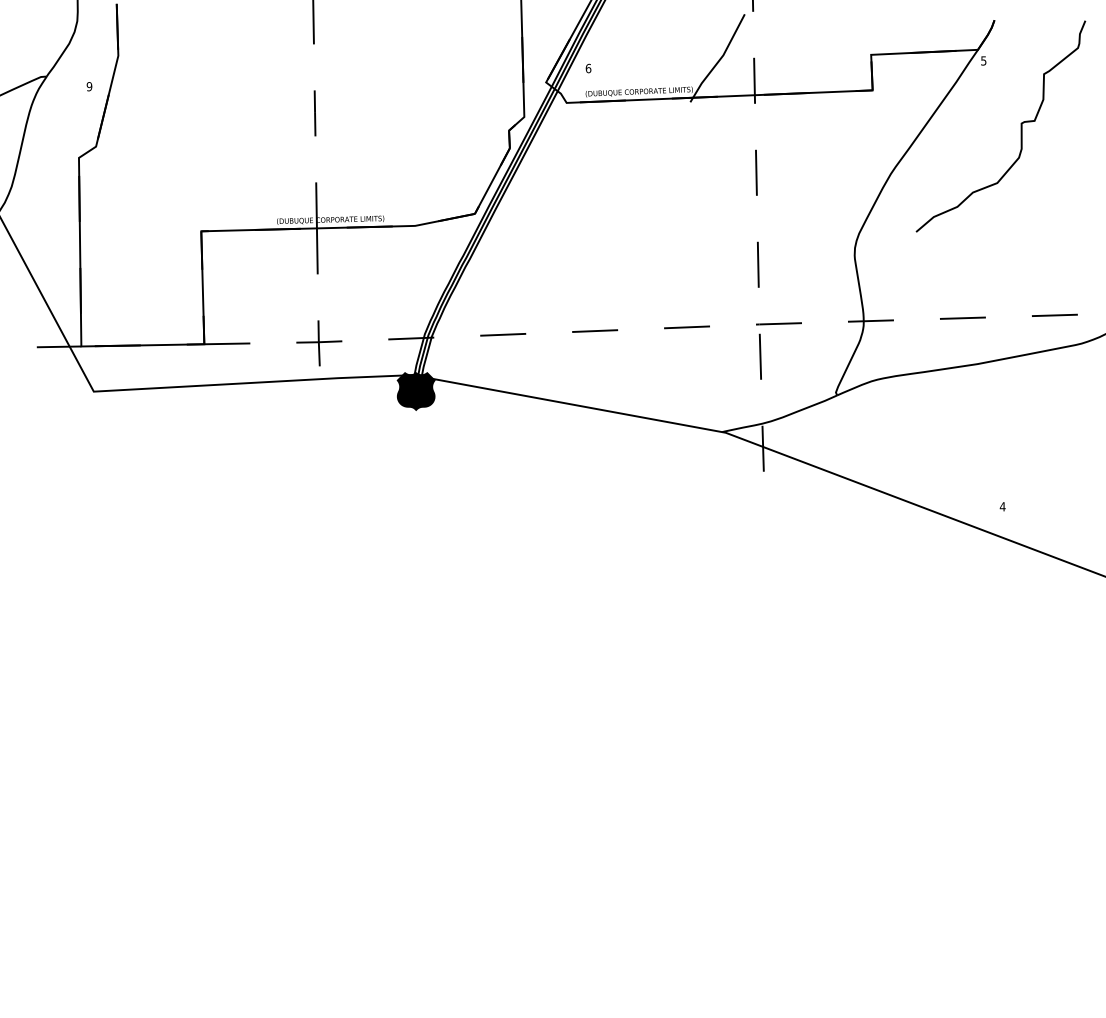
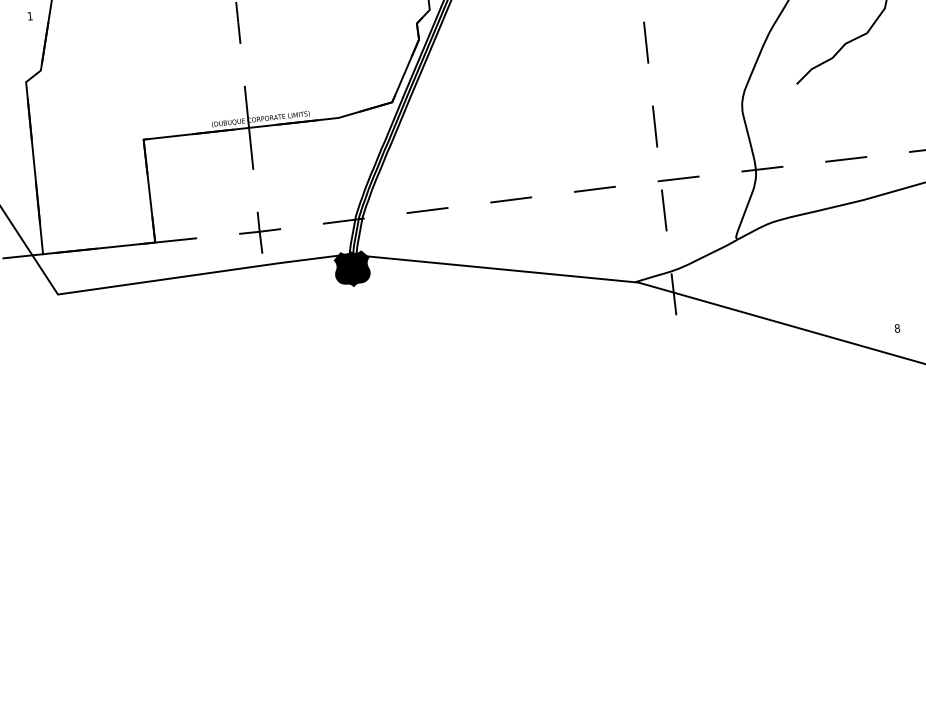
text: (89, 86) -> (30, 16), 9 -> 1
text: (1002, 506) -> (897, 328), 4 -> 8

